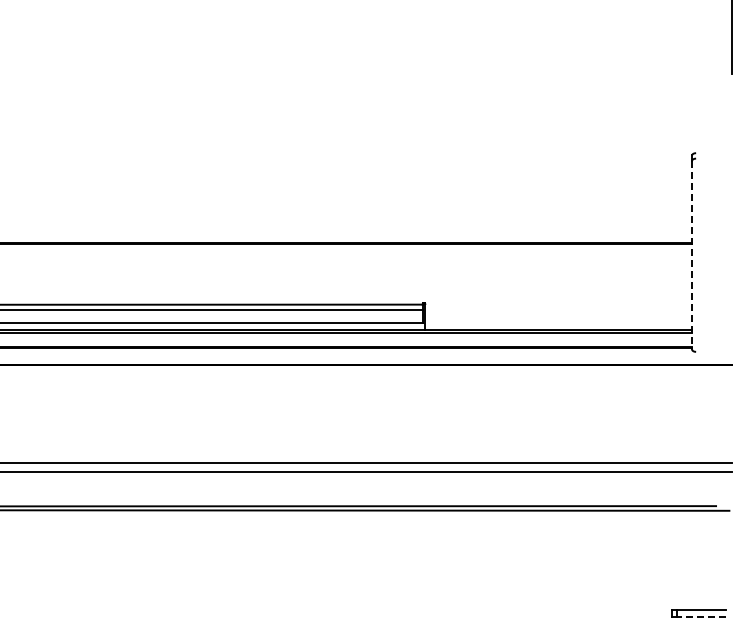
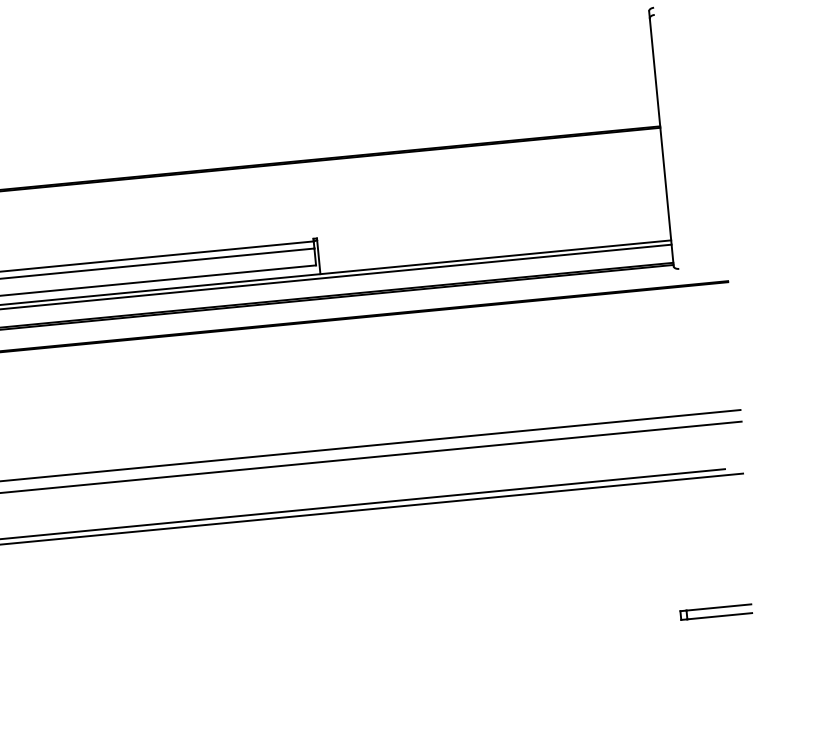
line: (692, 255) -> (662, 142), dashed -> solid
line: (701, 616) -> (719, 616), dashed -> solid

